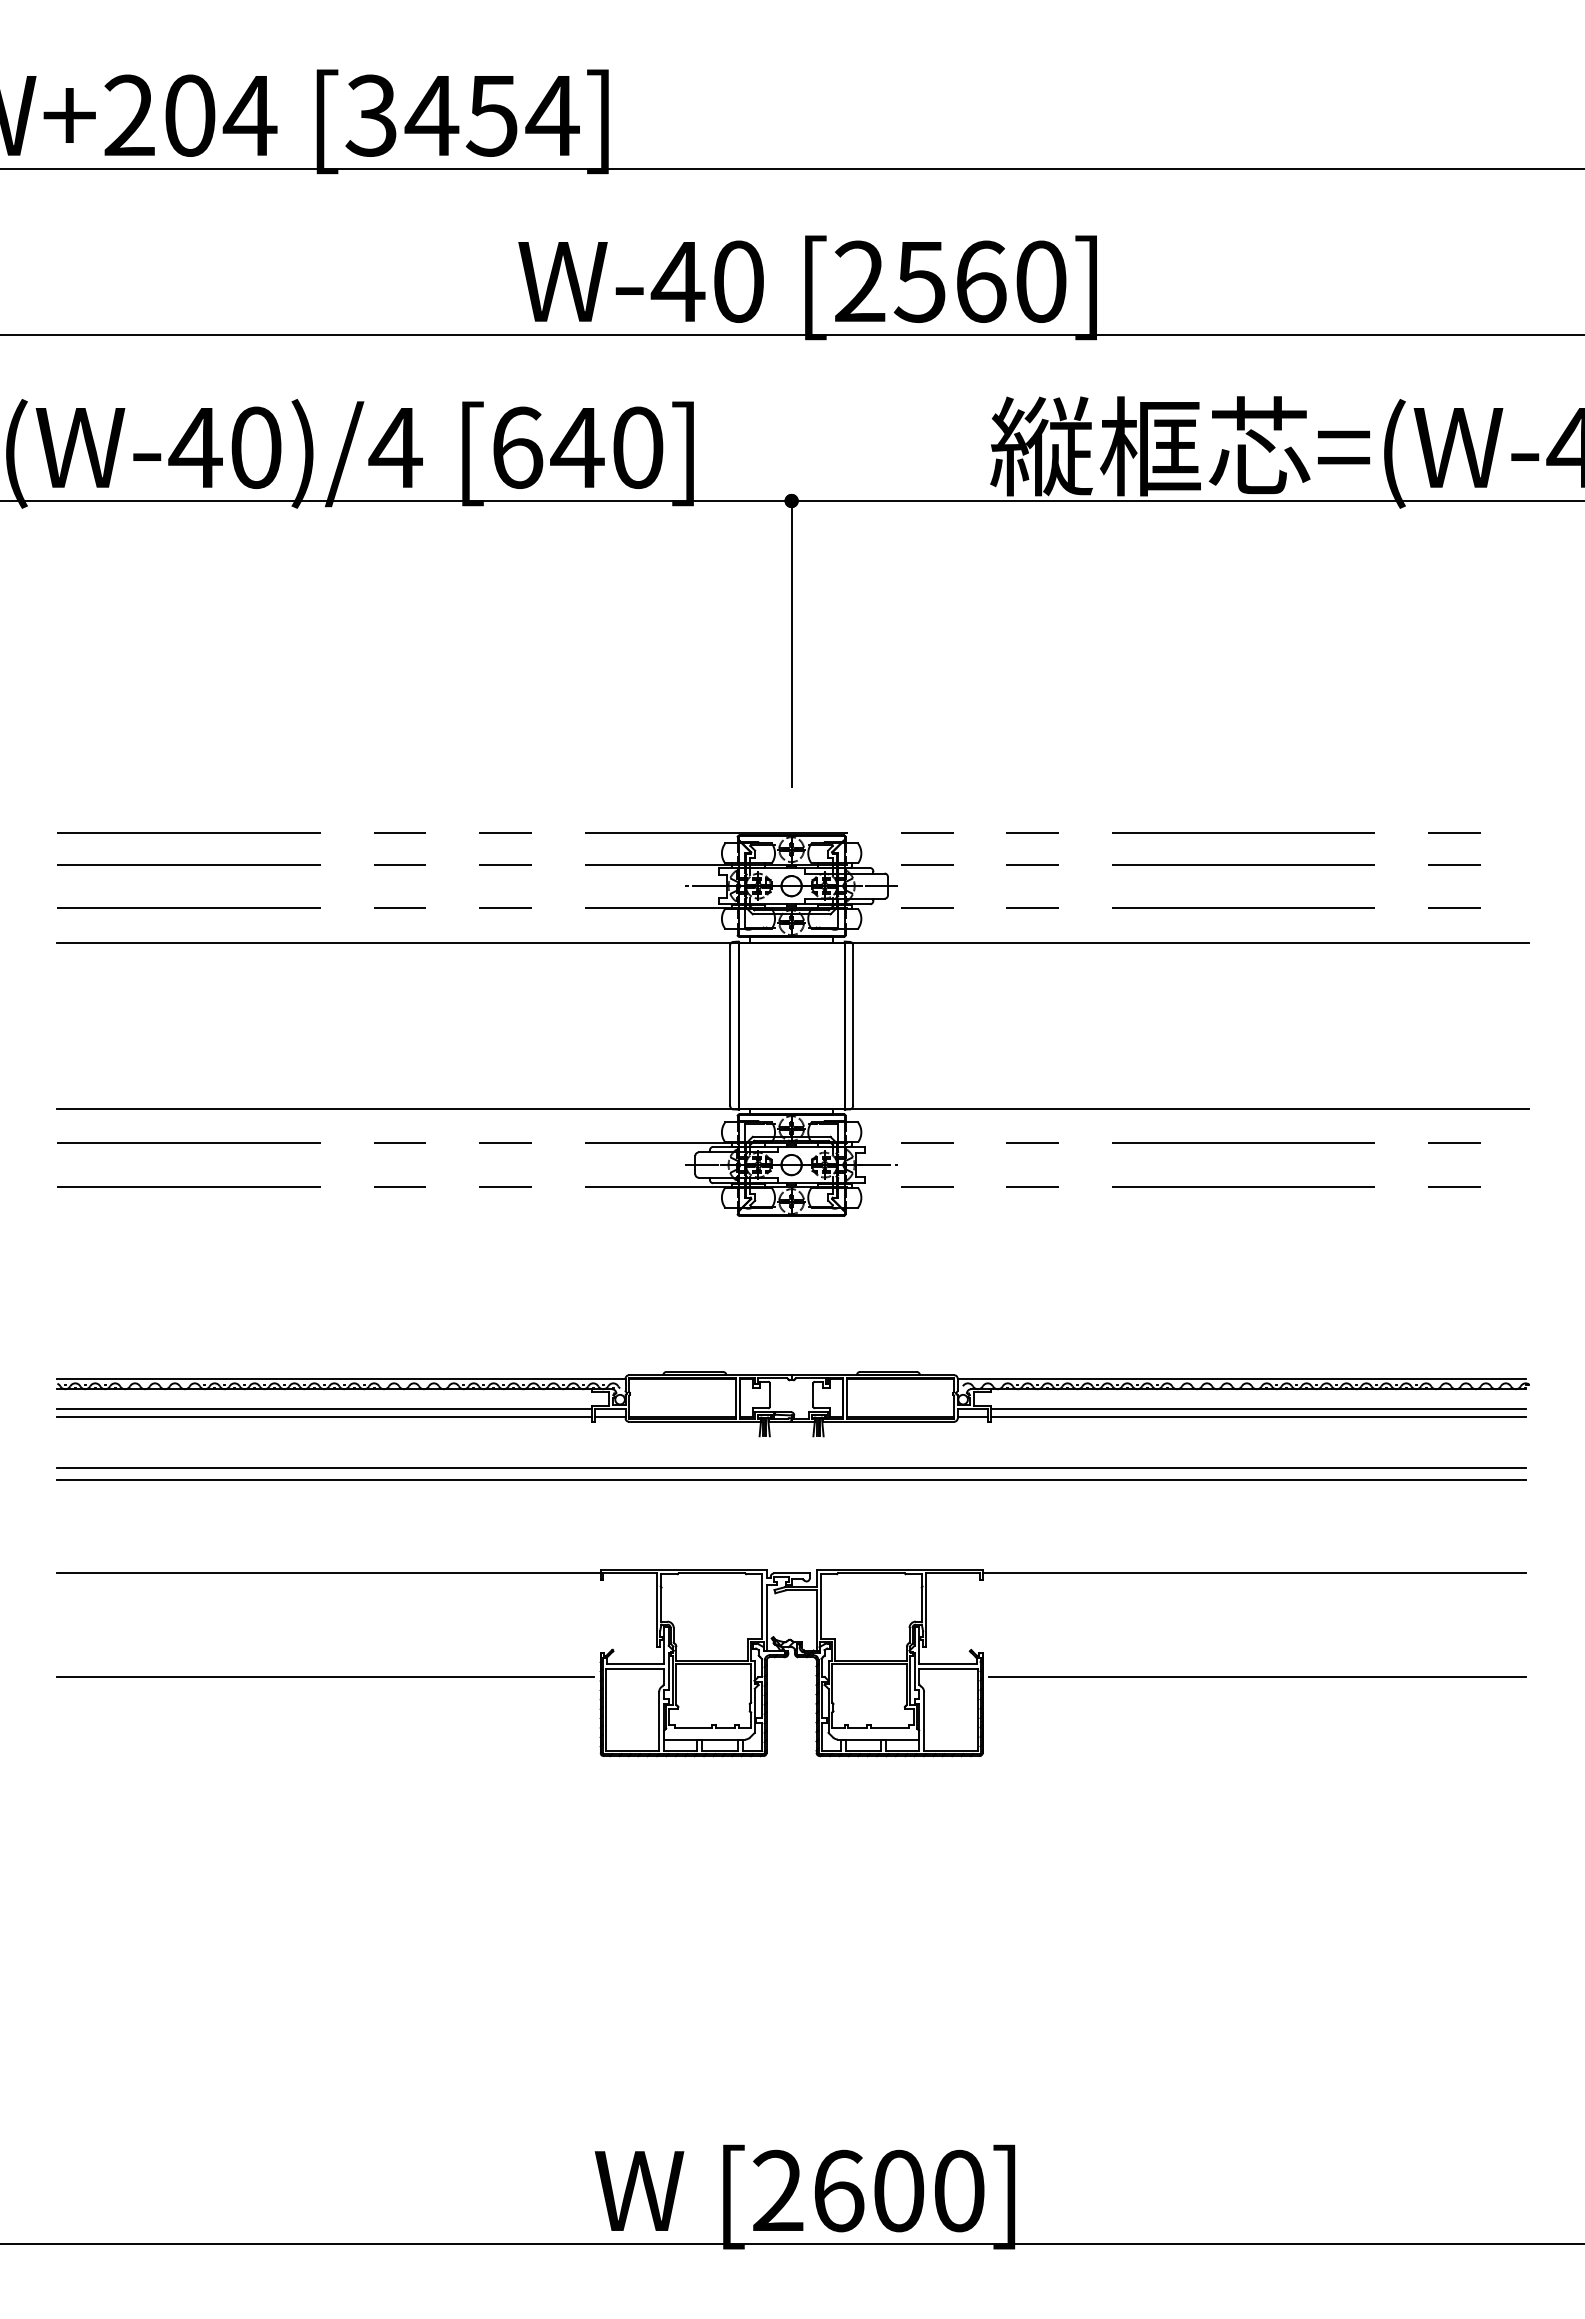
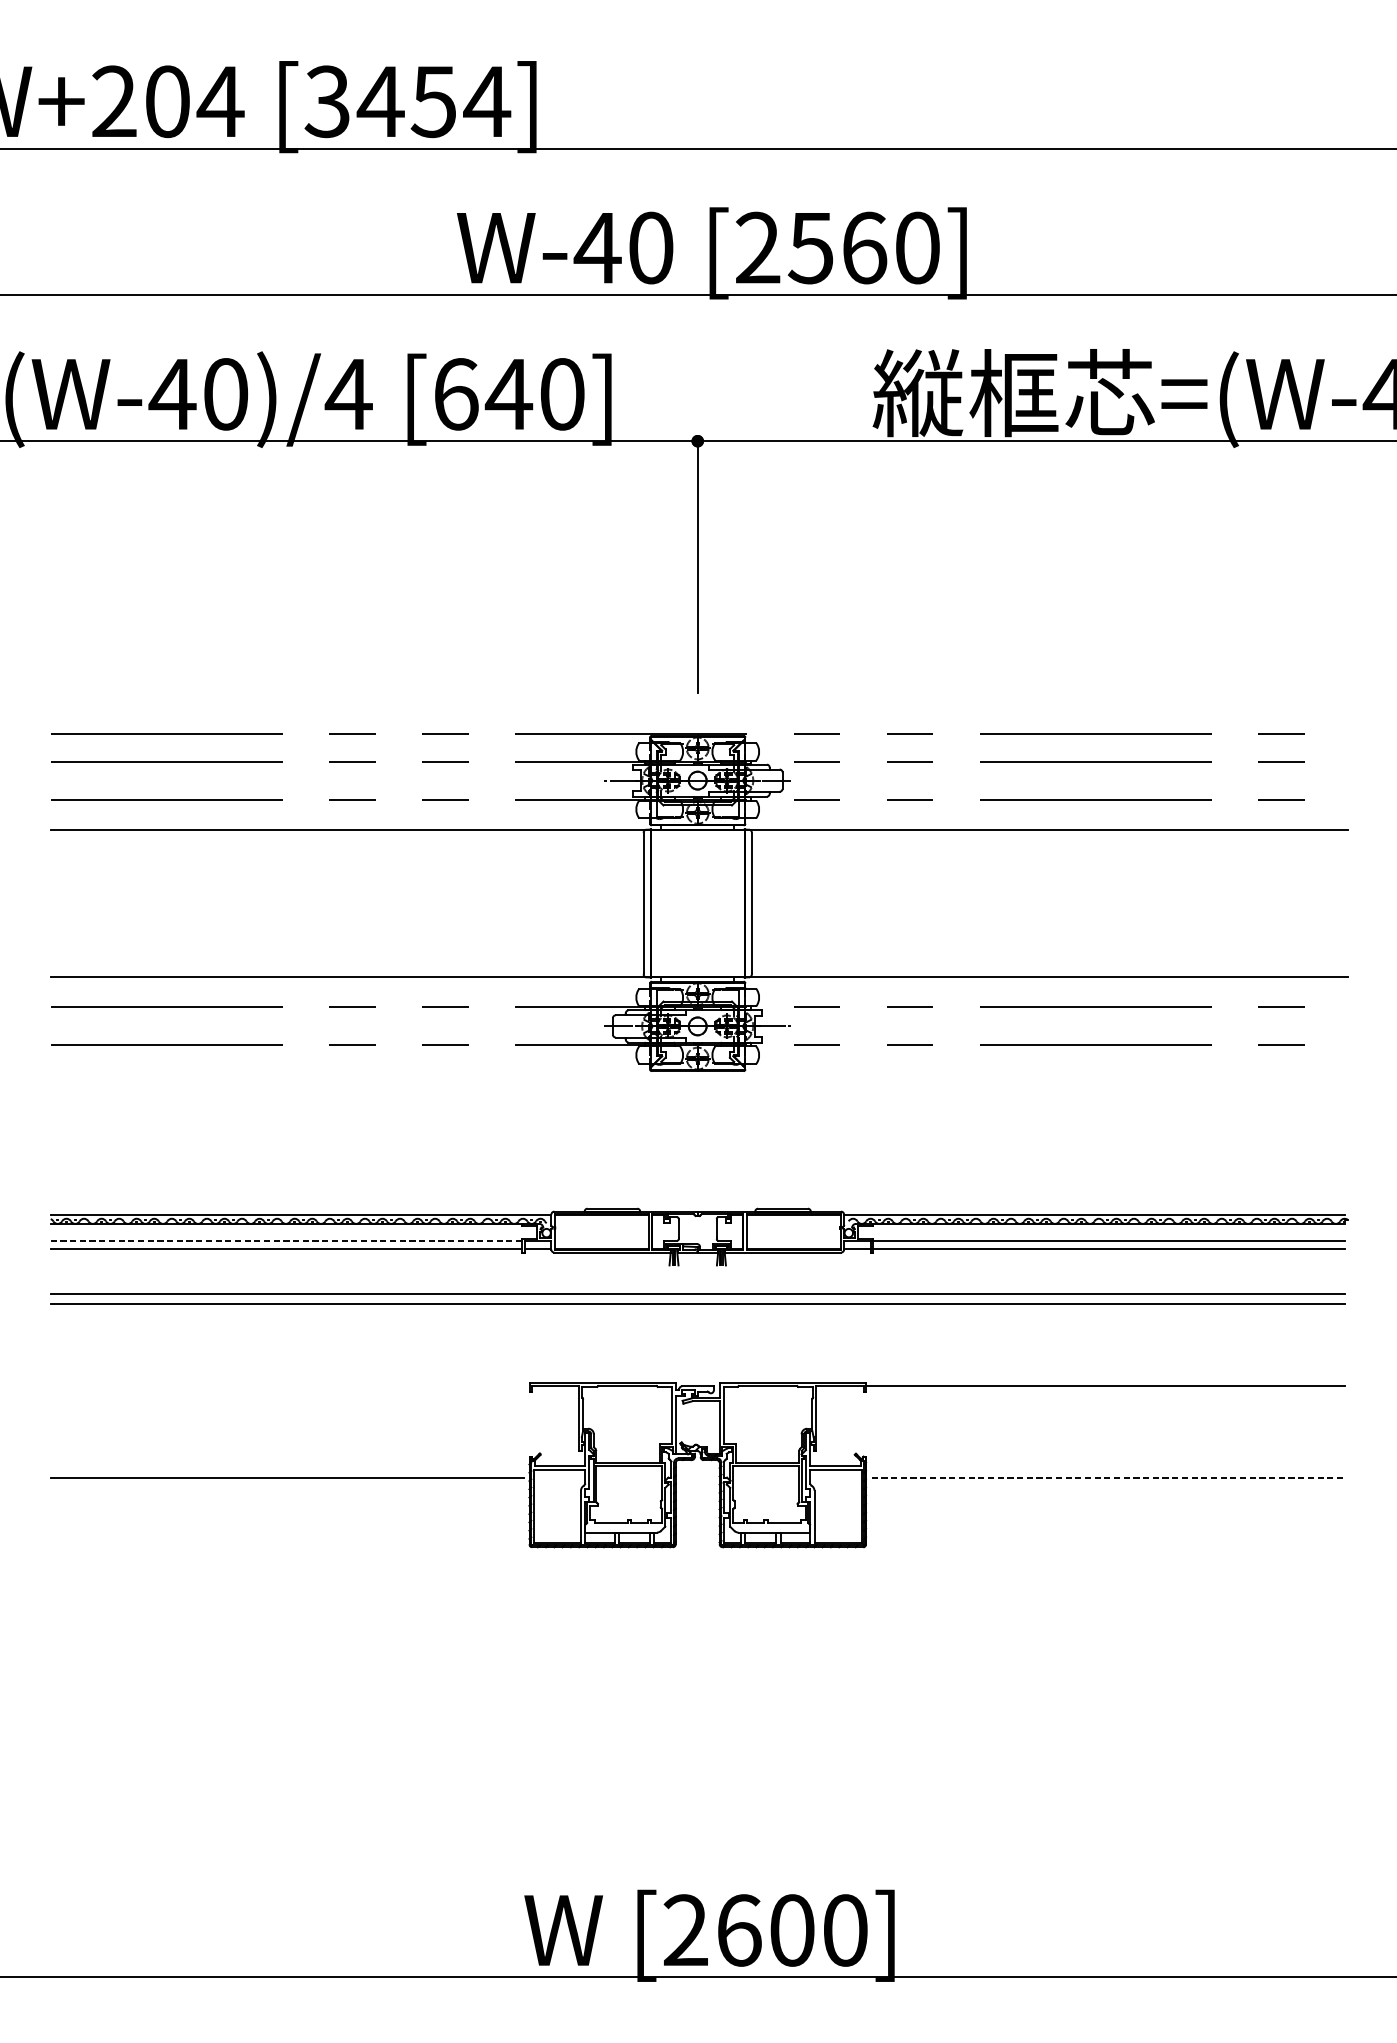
line: (324, 1408) -> (286, 1240), solid -> dashed
line: (328, 1573) -> (289, 1386), removed
line: (1257, 1677) -> (1108, 1477), solid -> dashed

